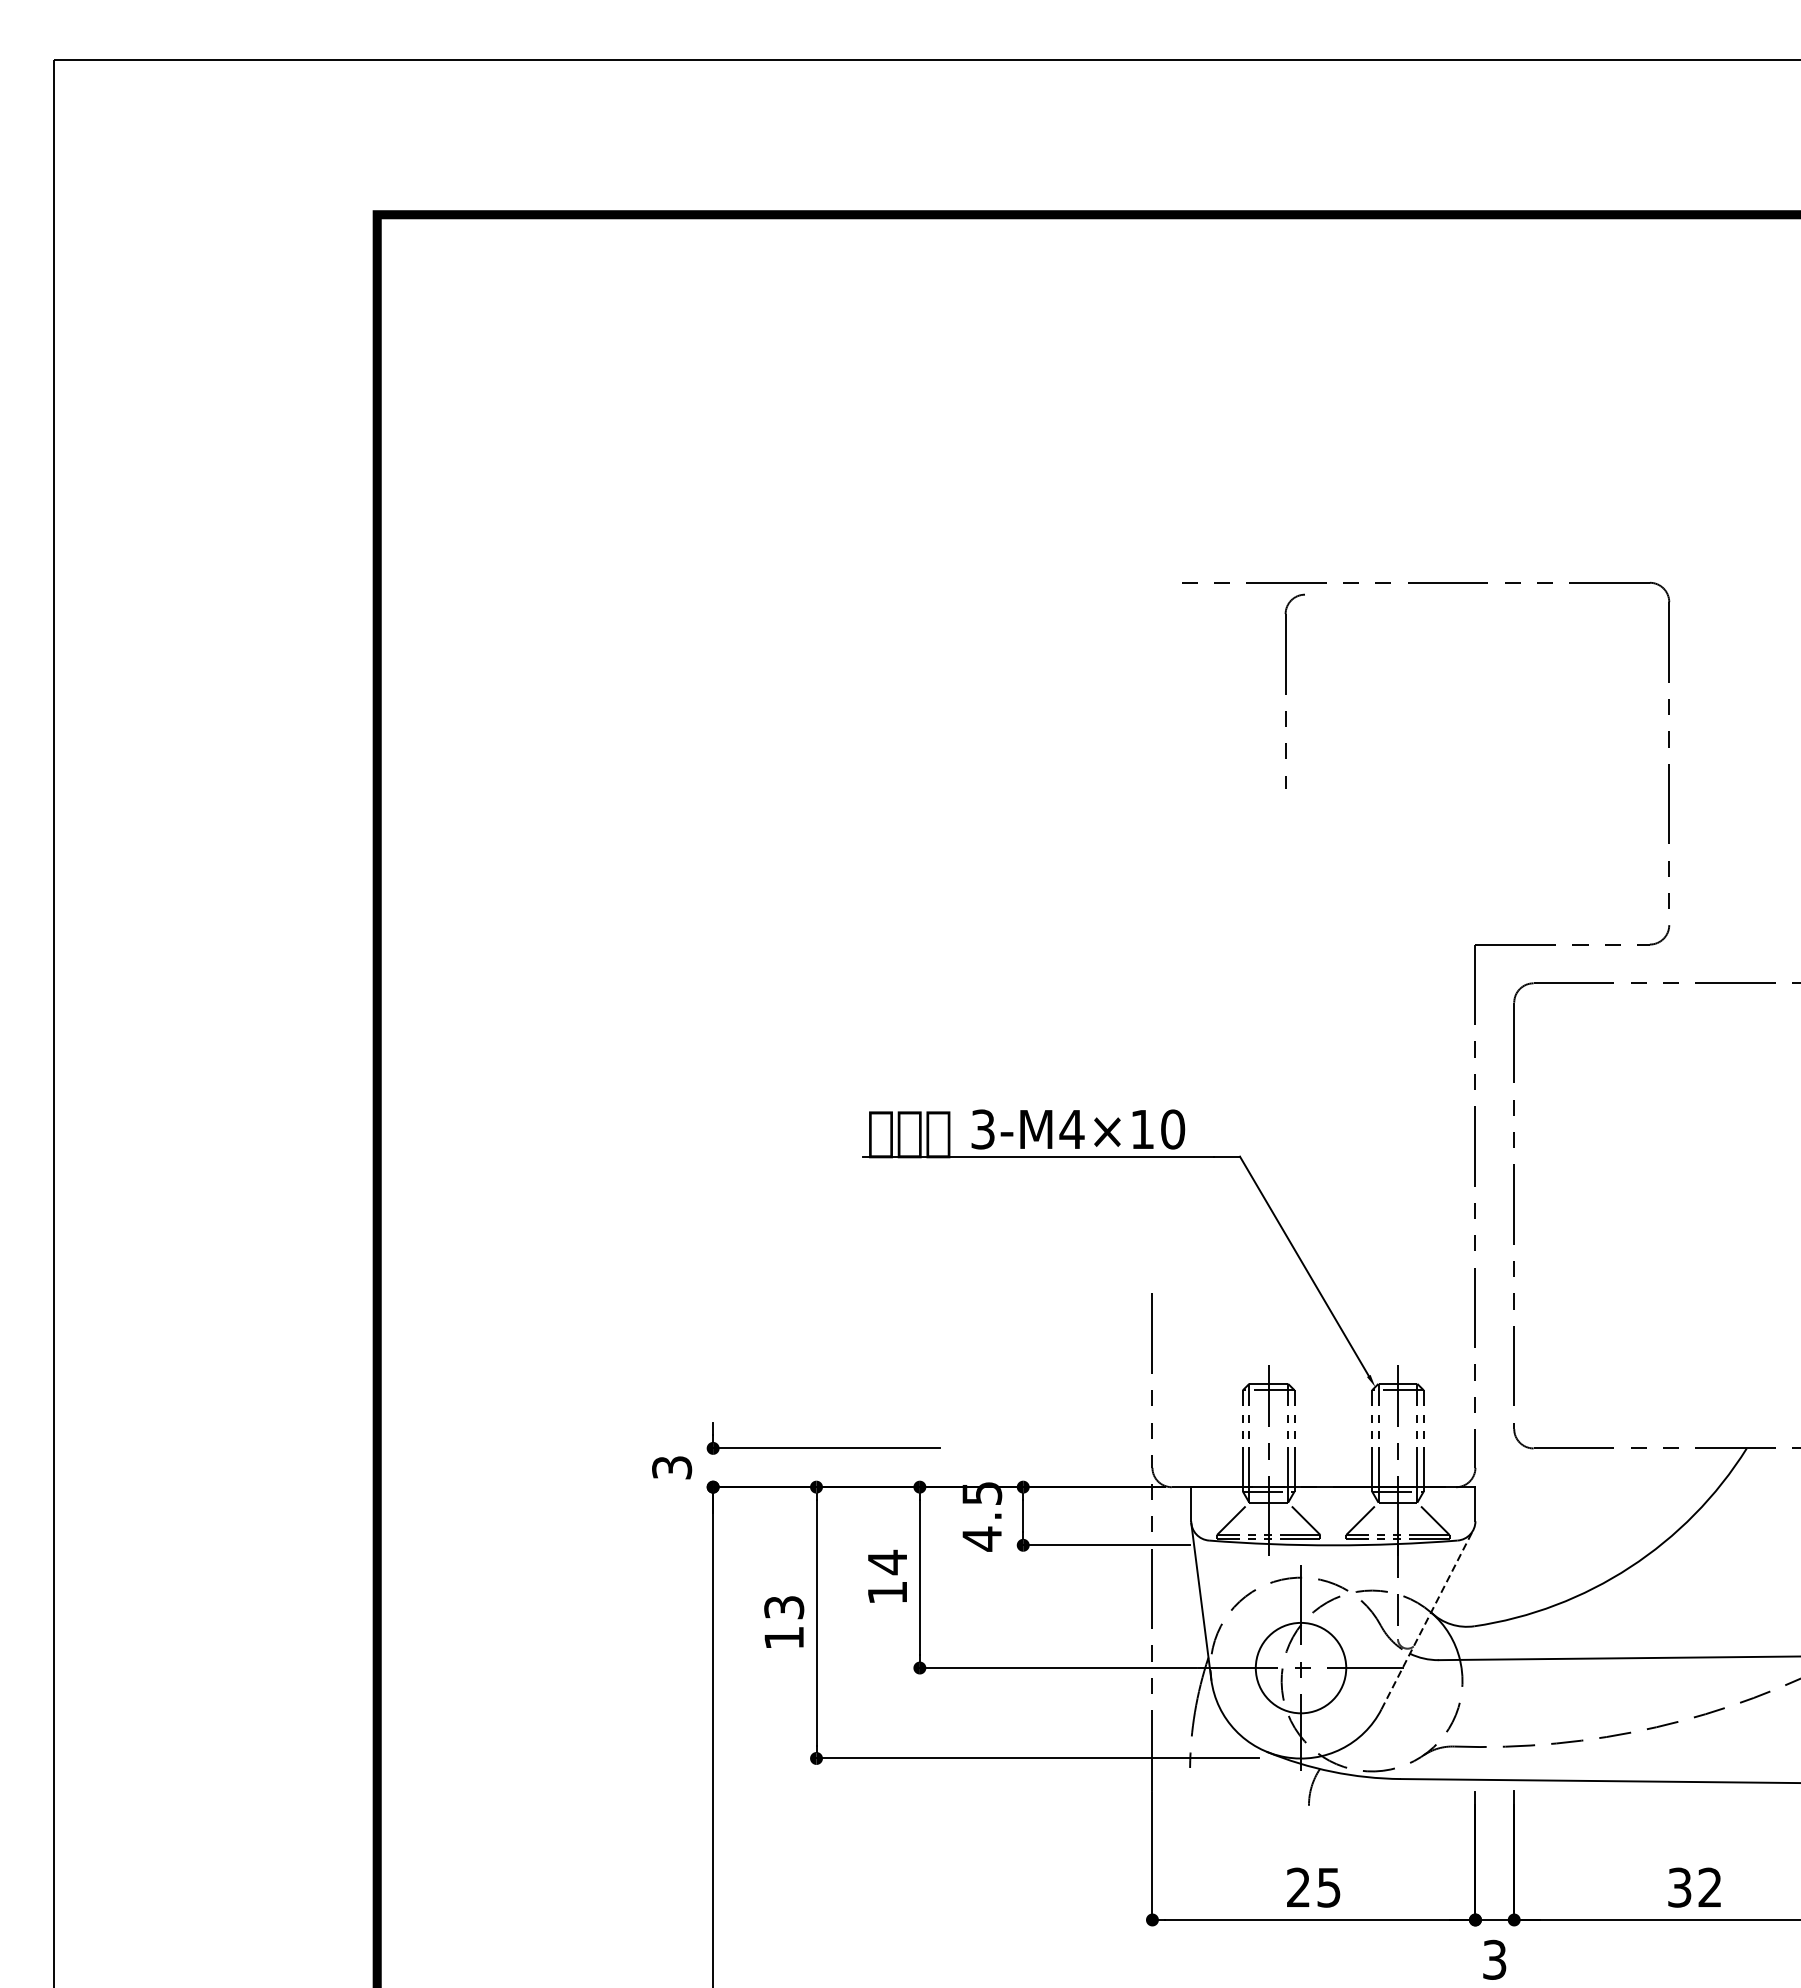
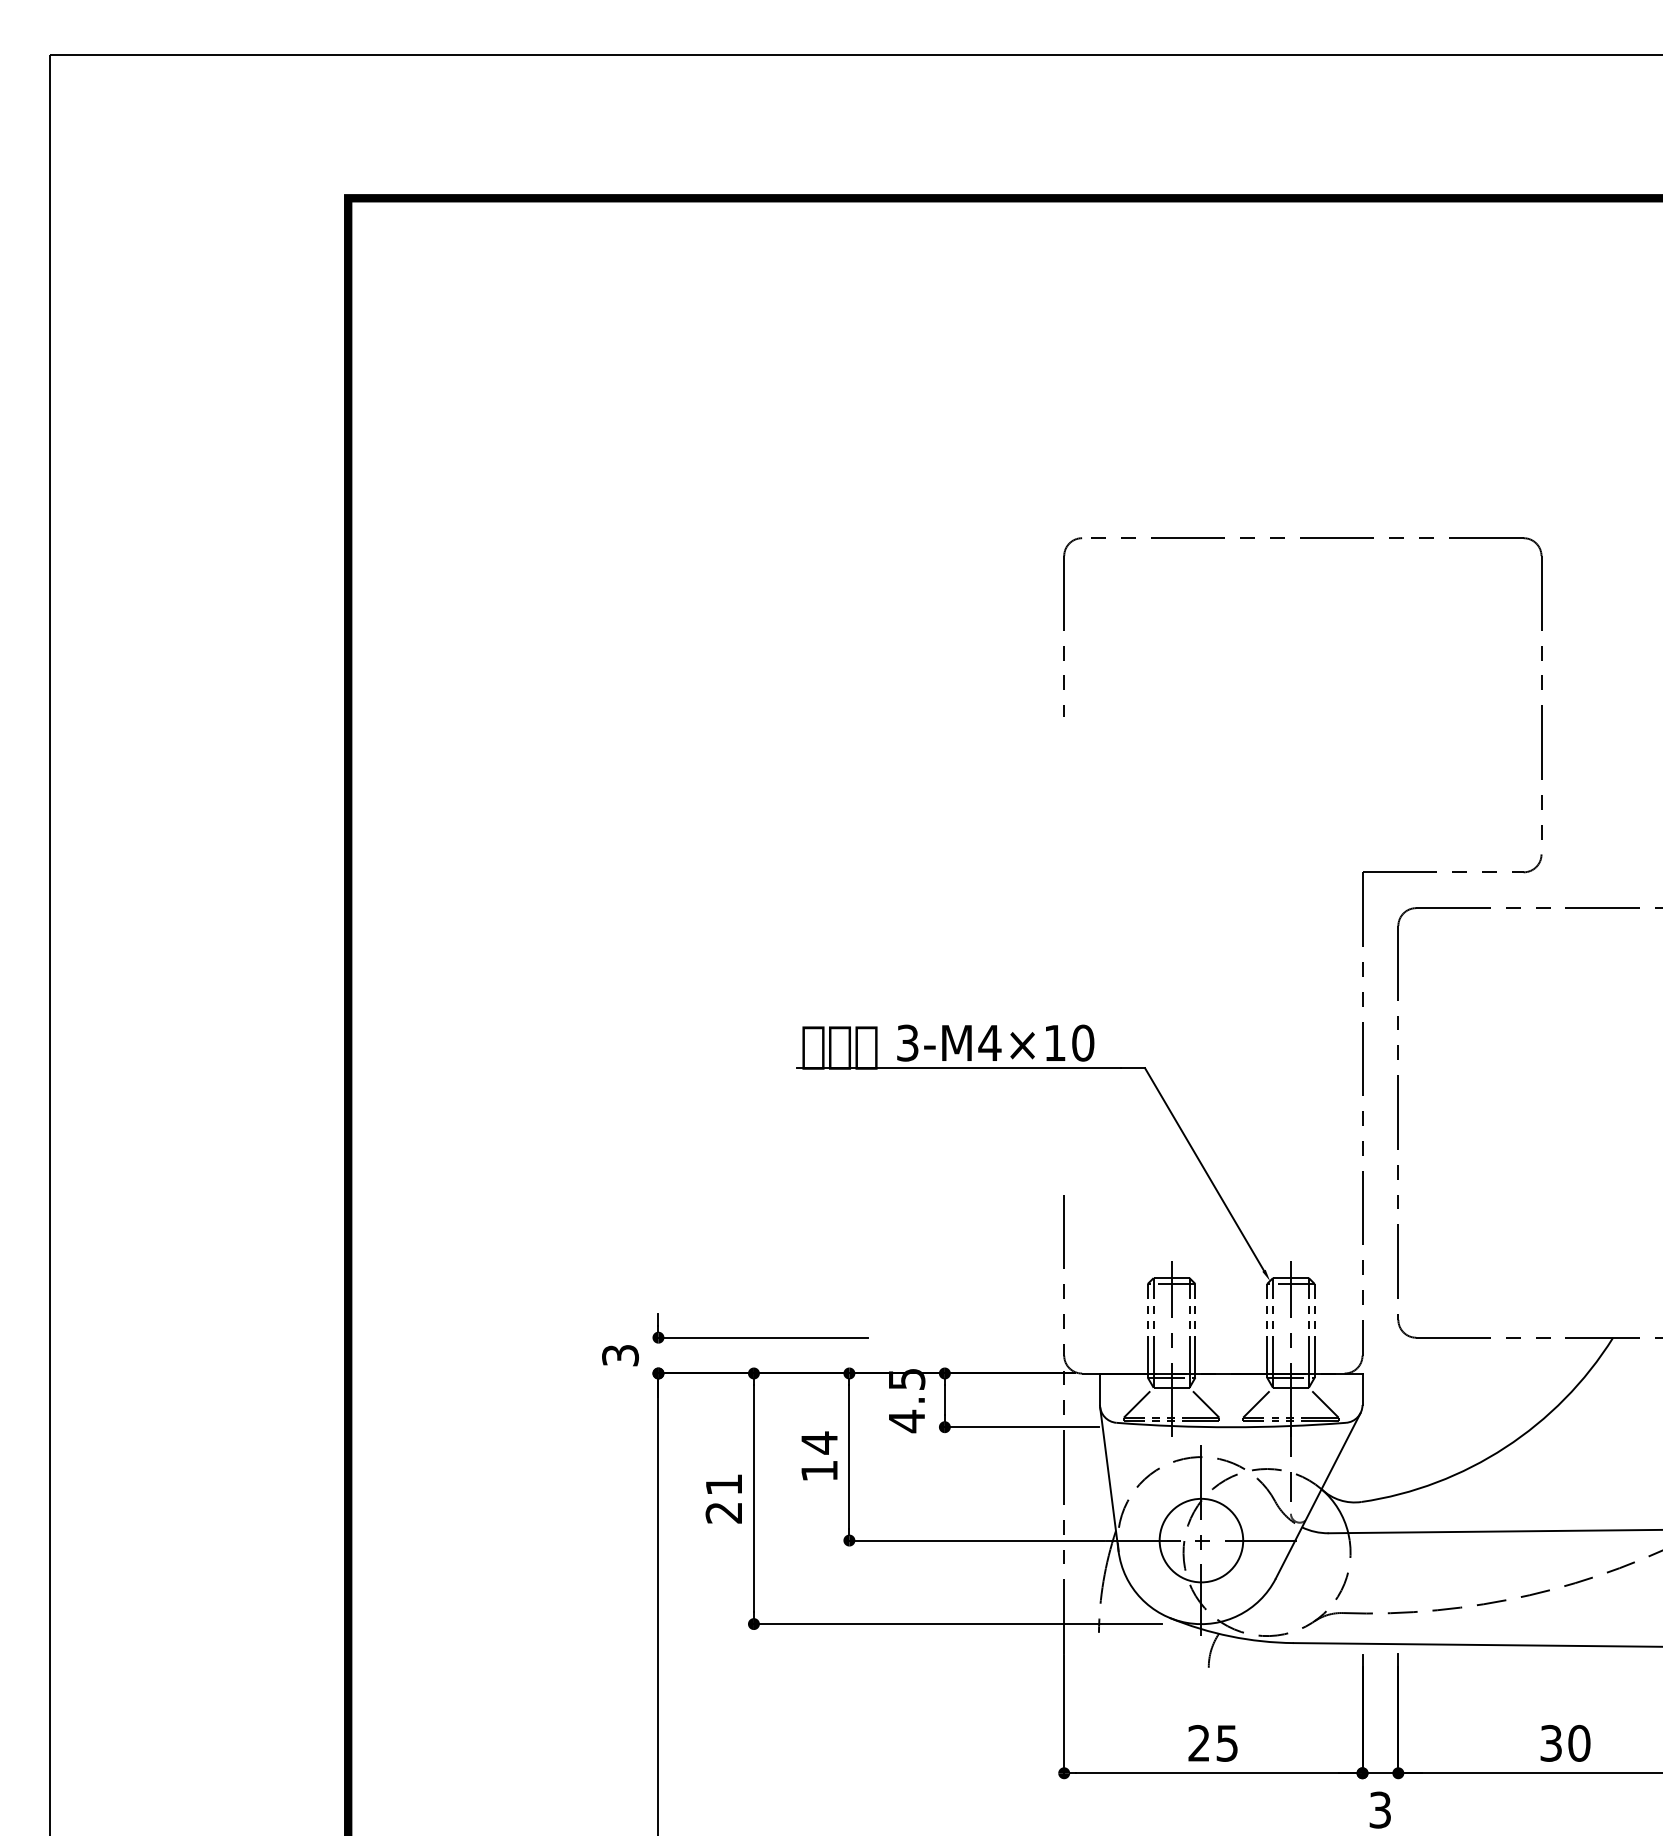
part: (1285, 690) -> (1064, 626), moved
line: (1427, 1619) -> (1318, 1495), dashed -> solid
text: (783, 1622) -> (723, 1498), 13 -> 21
text: (1710, 1887) -> (1579, 1743), 32 -> 30

